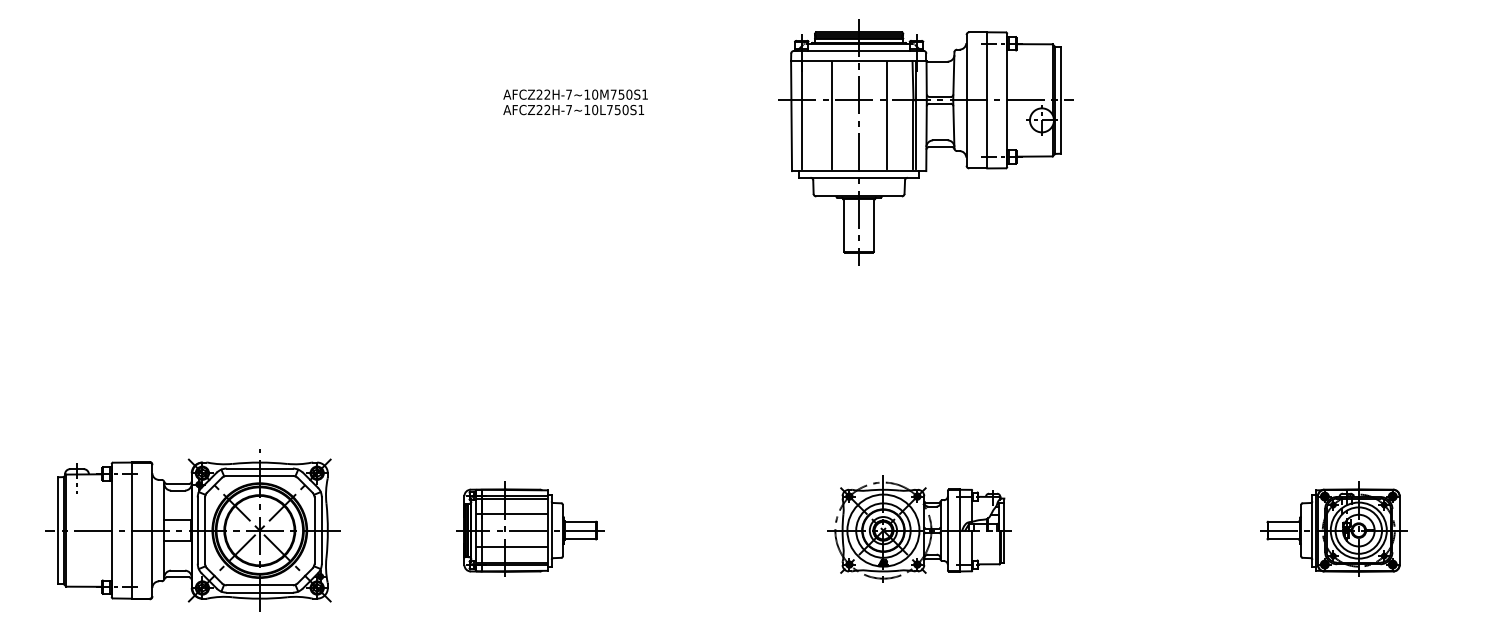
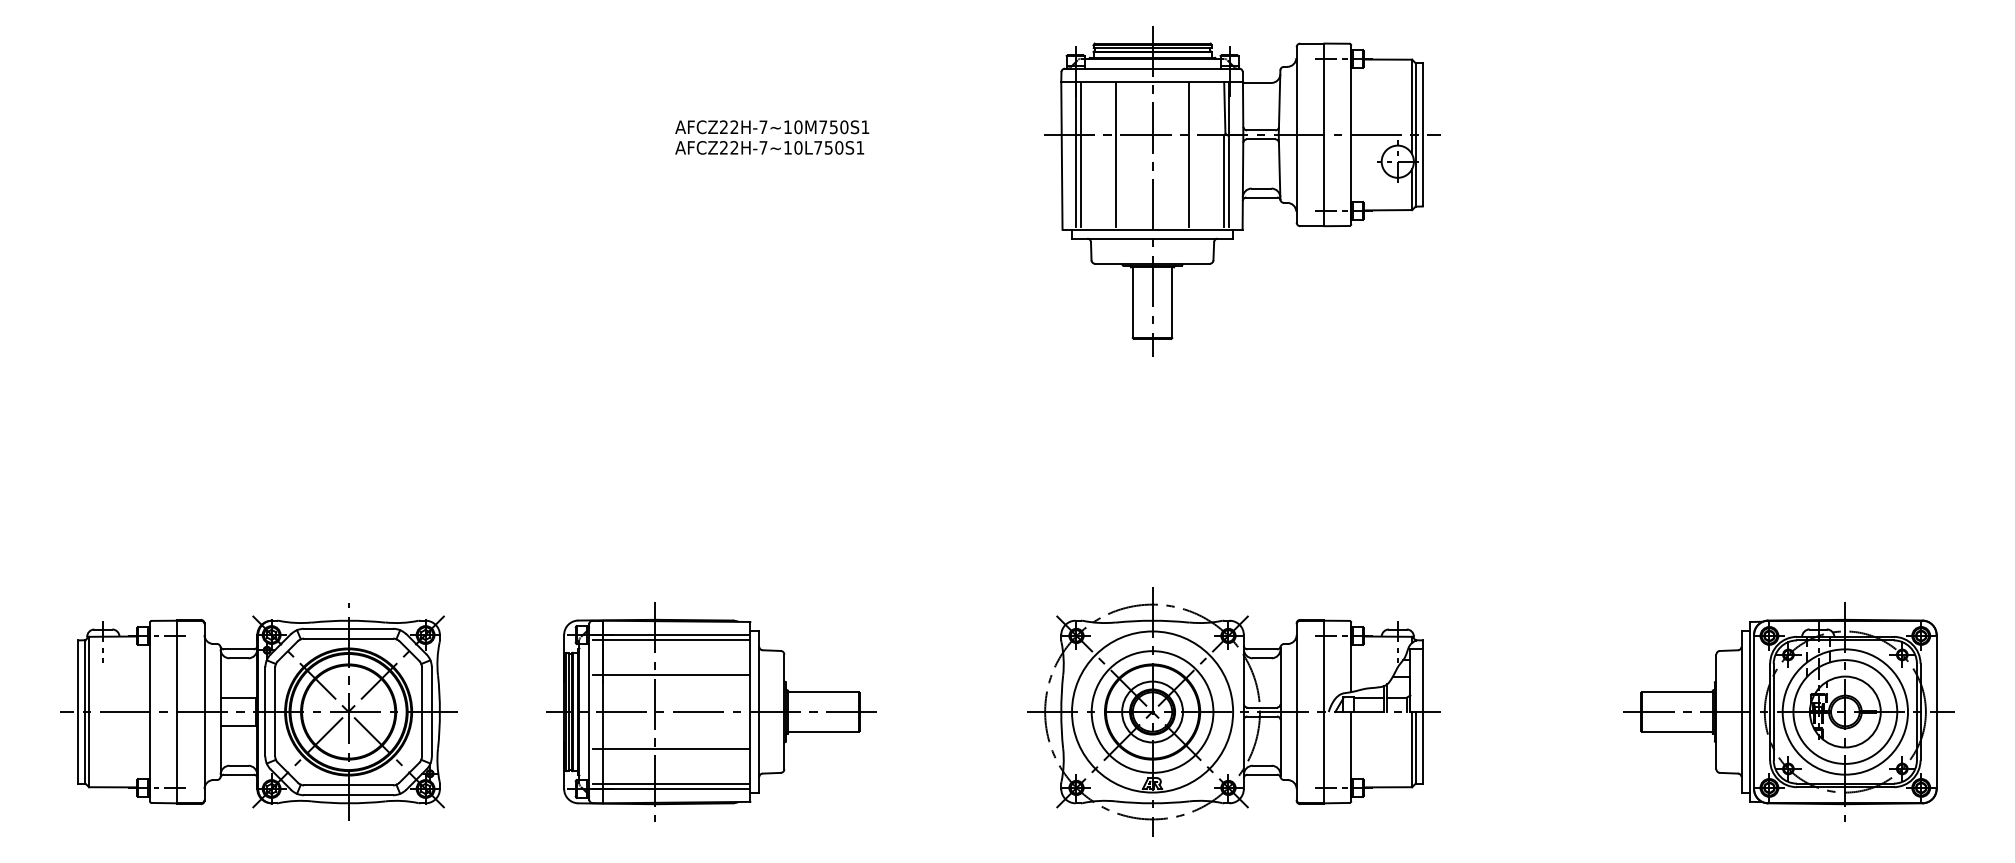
line: (805, 114) -> (1080, 154), added
part: (530, 530) -> (711, 711), size x1.67
part: (919, 530) -> (1233, 711), size x1.67
part: (1333, 530) -> (1788, 711), size x1.67

